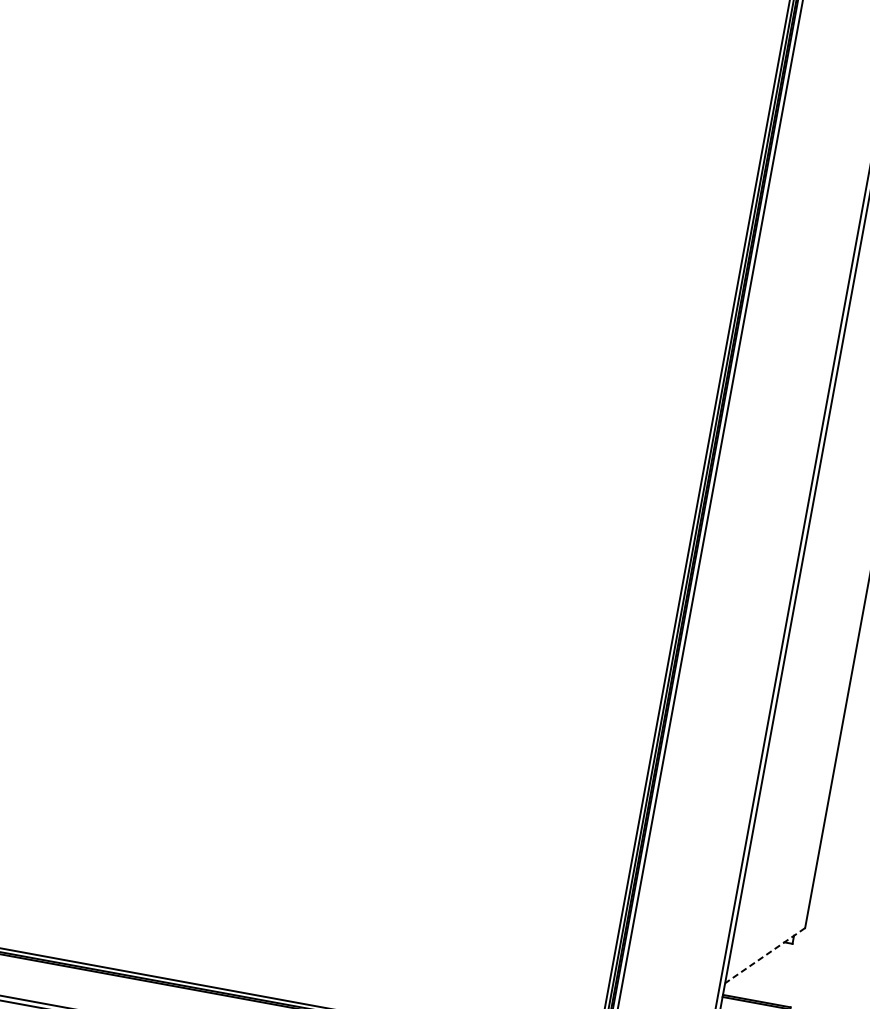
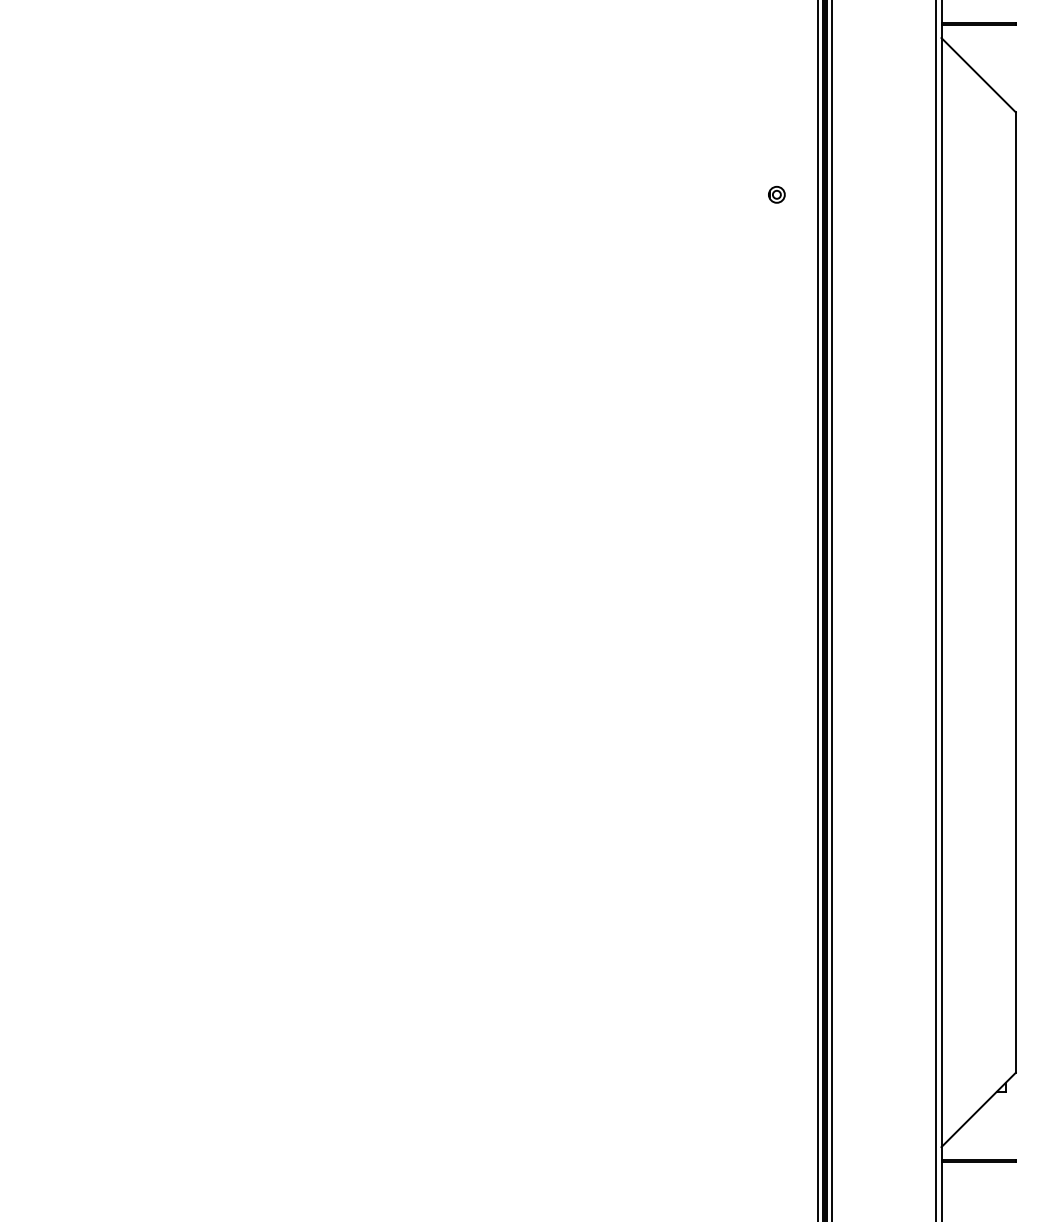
part: (734, 89) -> (776, 194), added
line: (765, 955) -> (978, 1109), dashed -> solid

